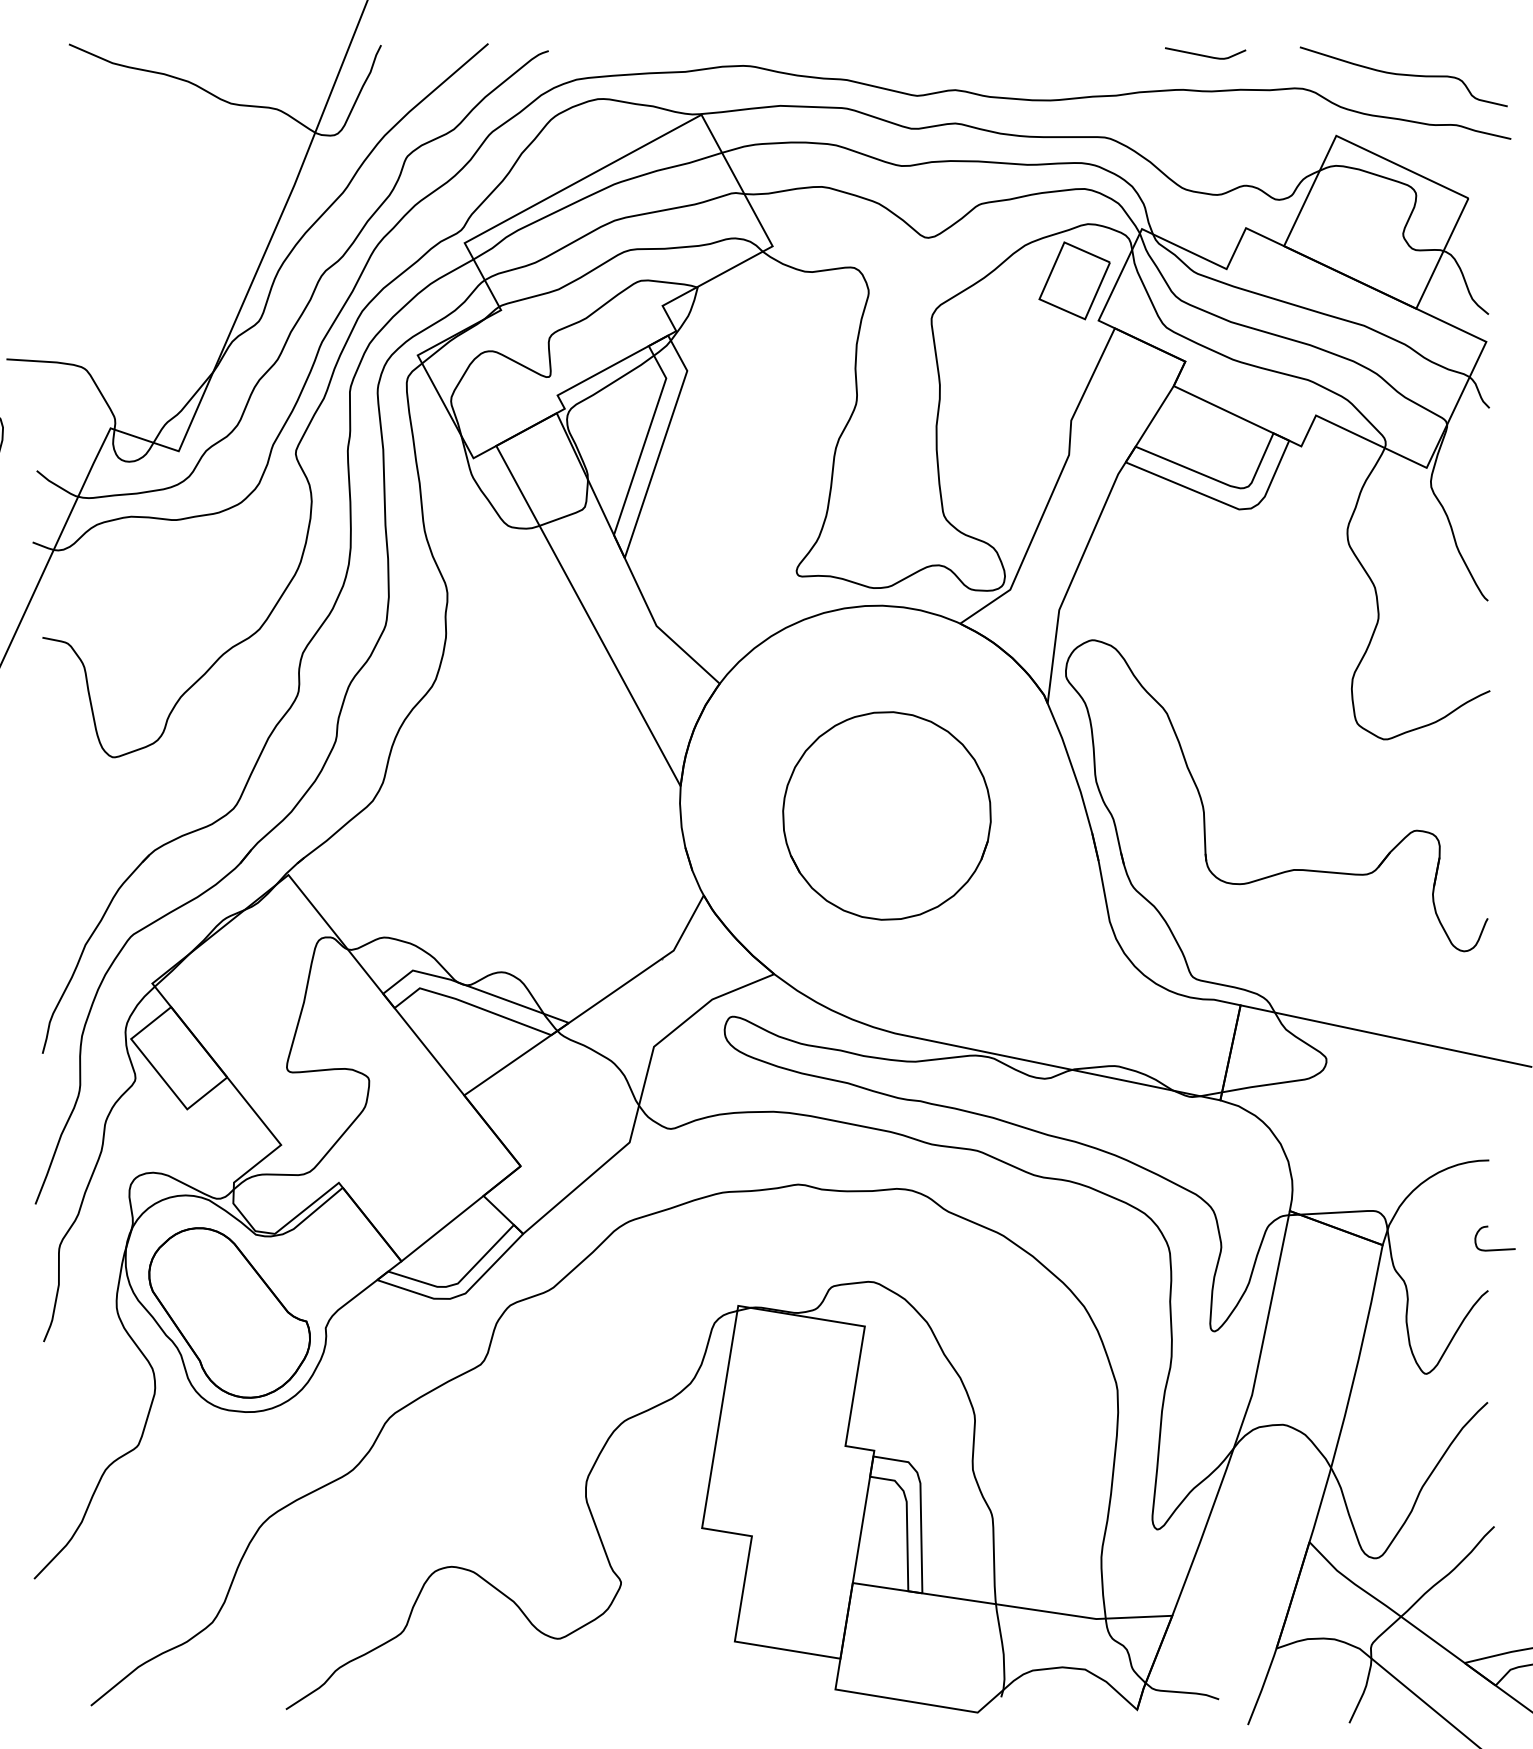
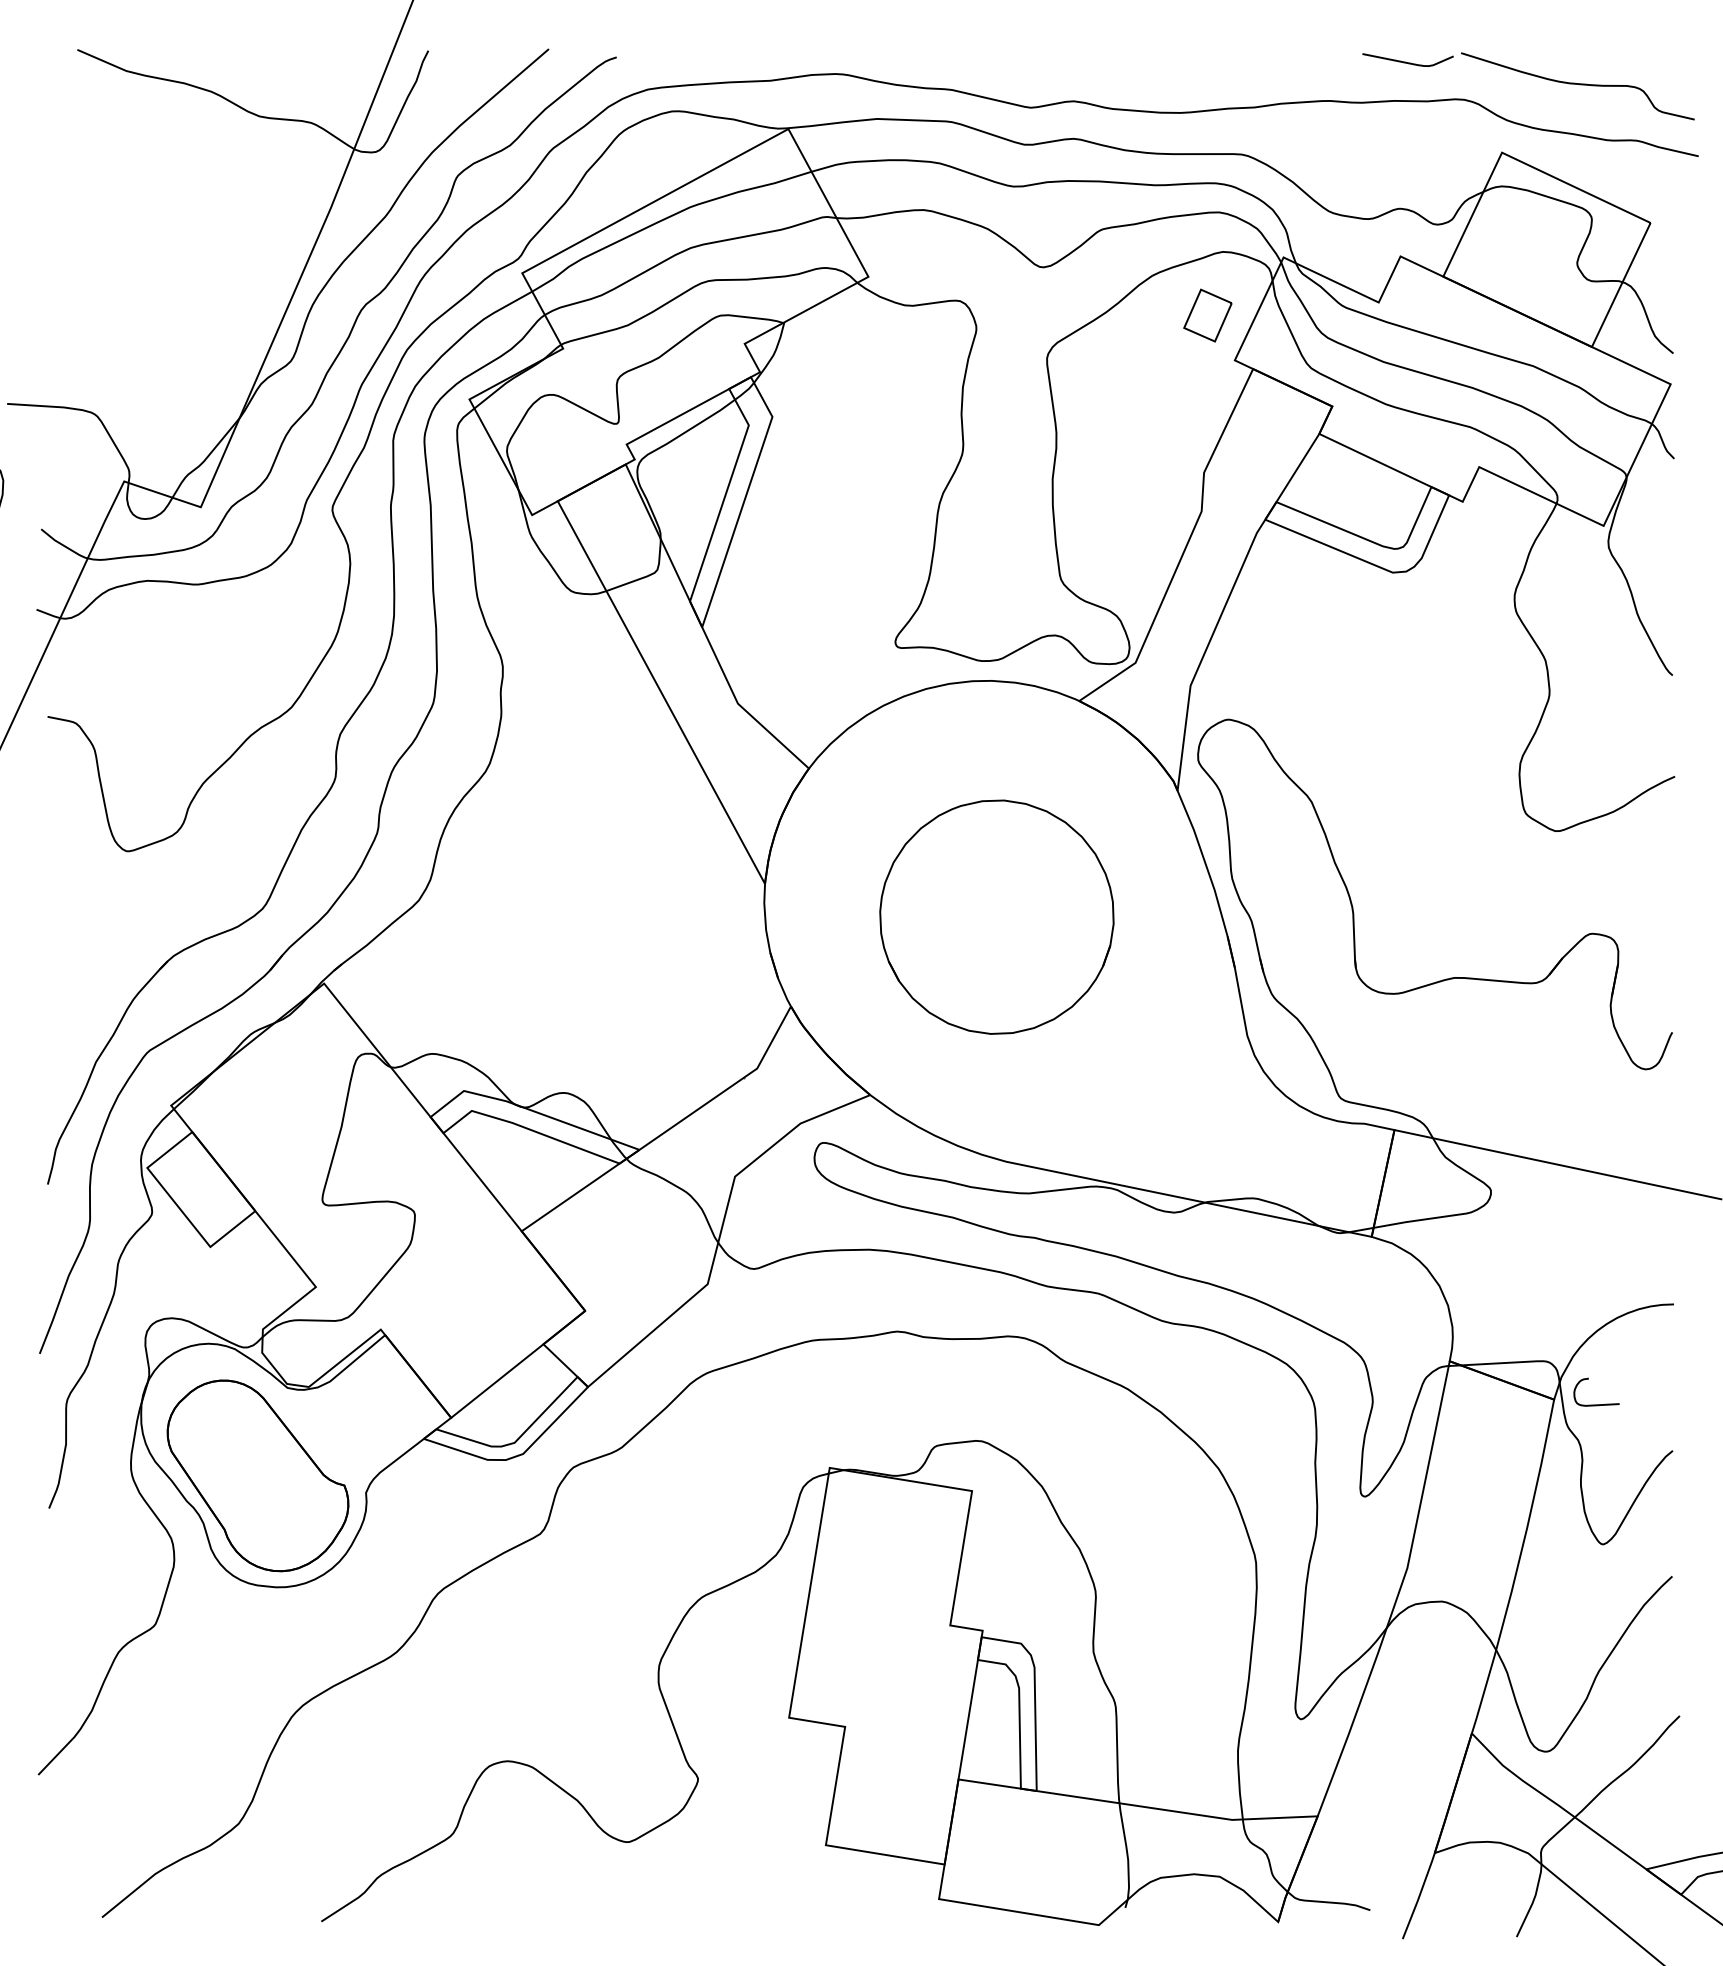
curve: (1204, 54) -> (1406, 61), moved
part: (1074, 280) -> (1207, 315), size x0.6
curve: (1495, 1249) -> (1596, 1404), moved

